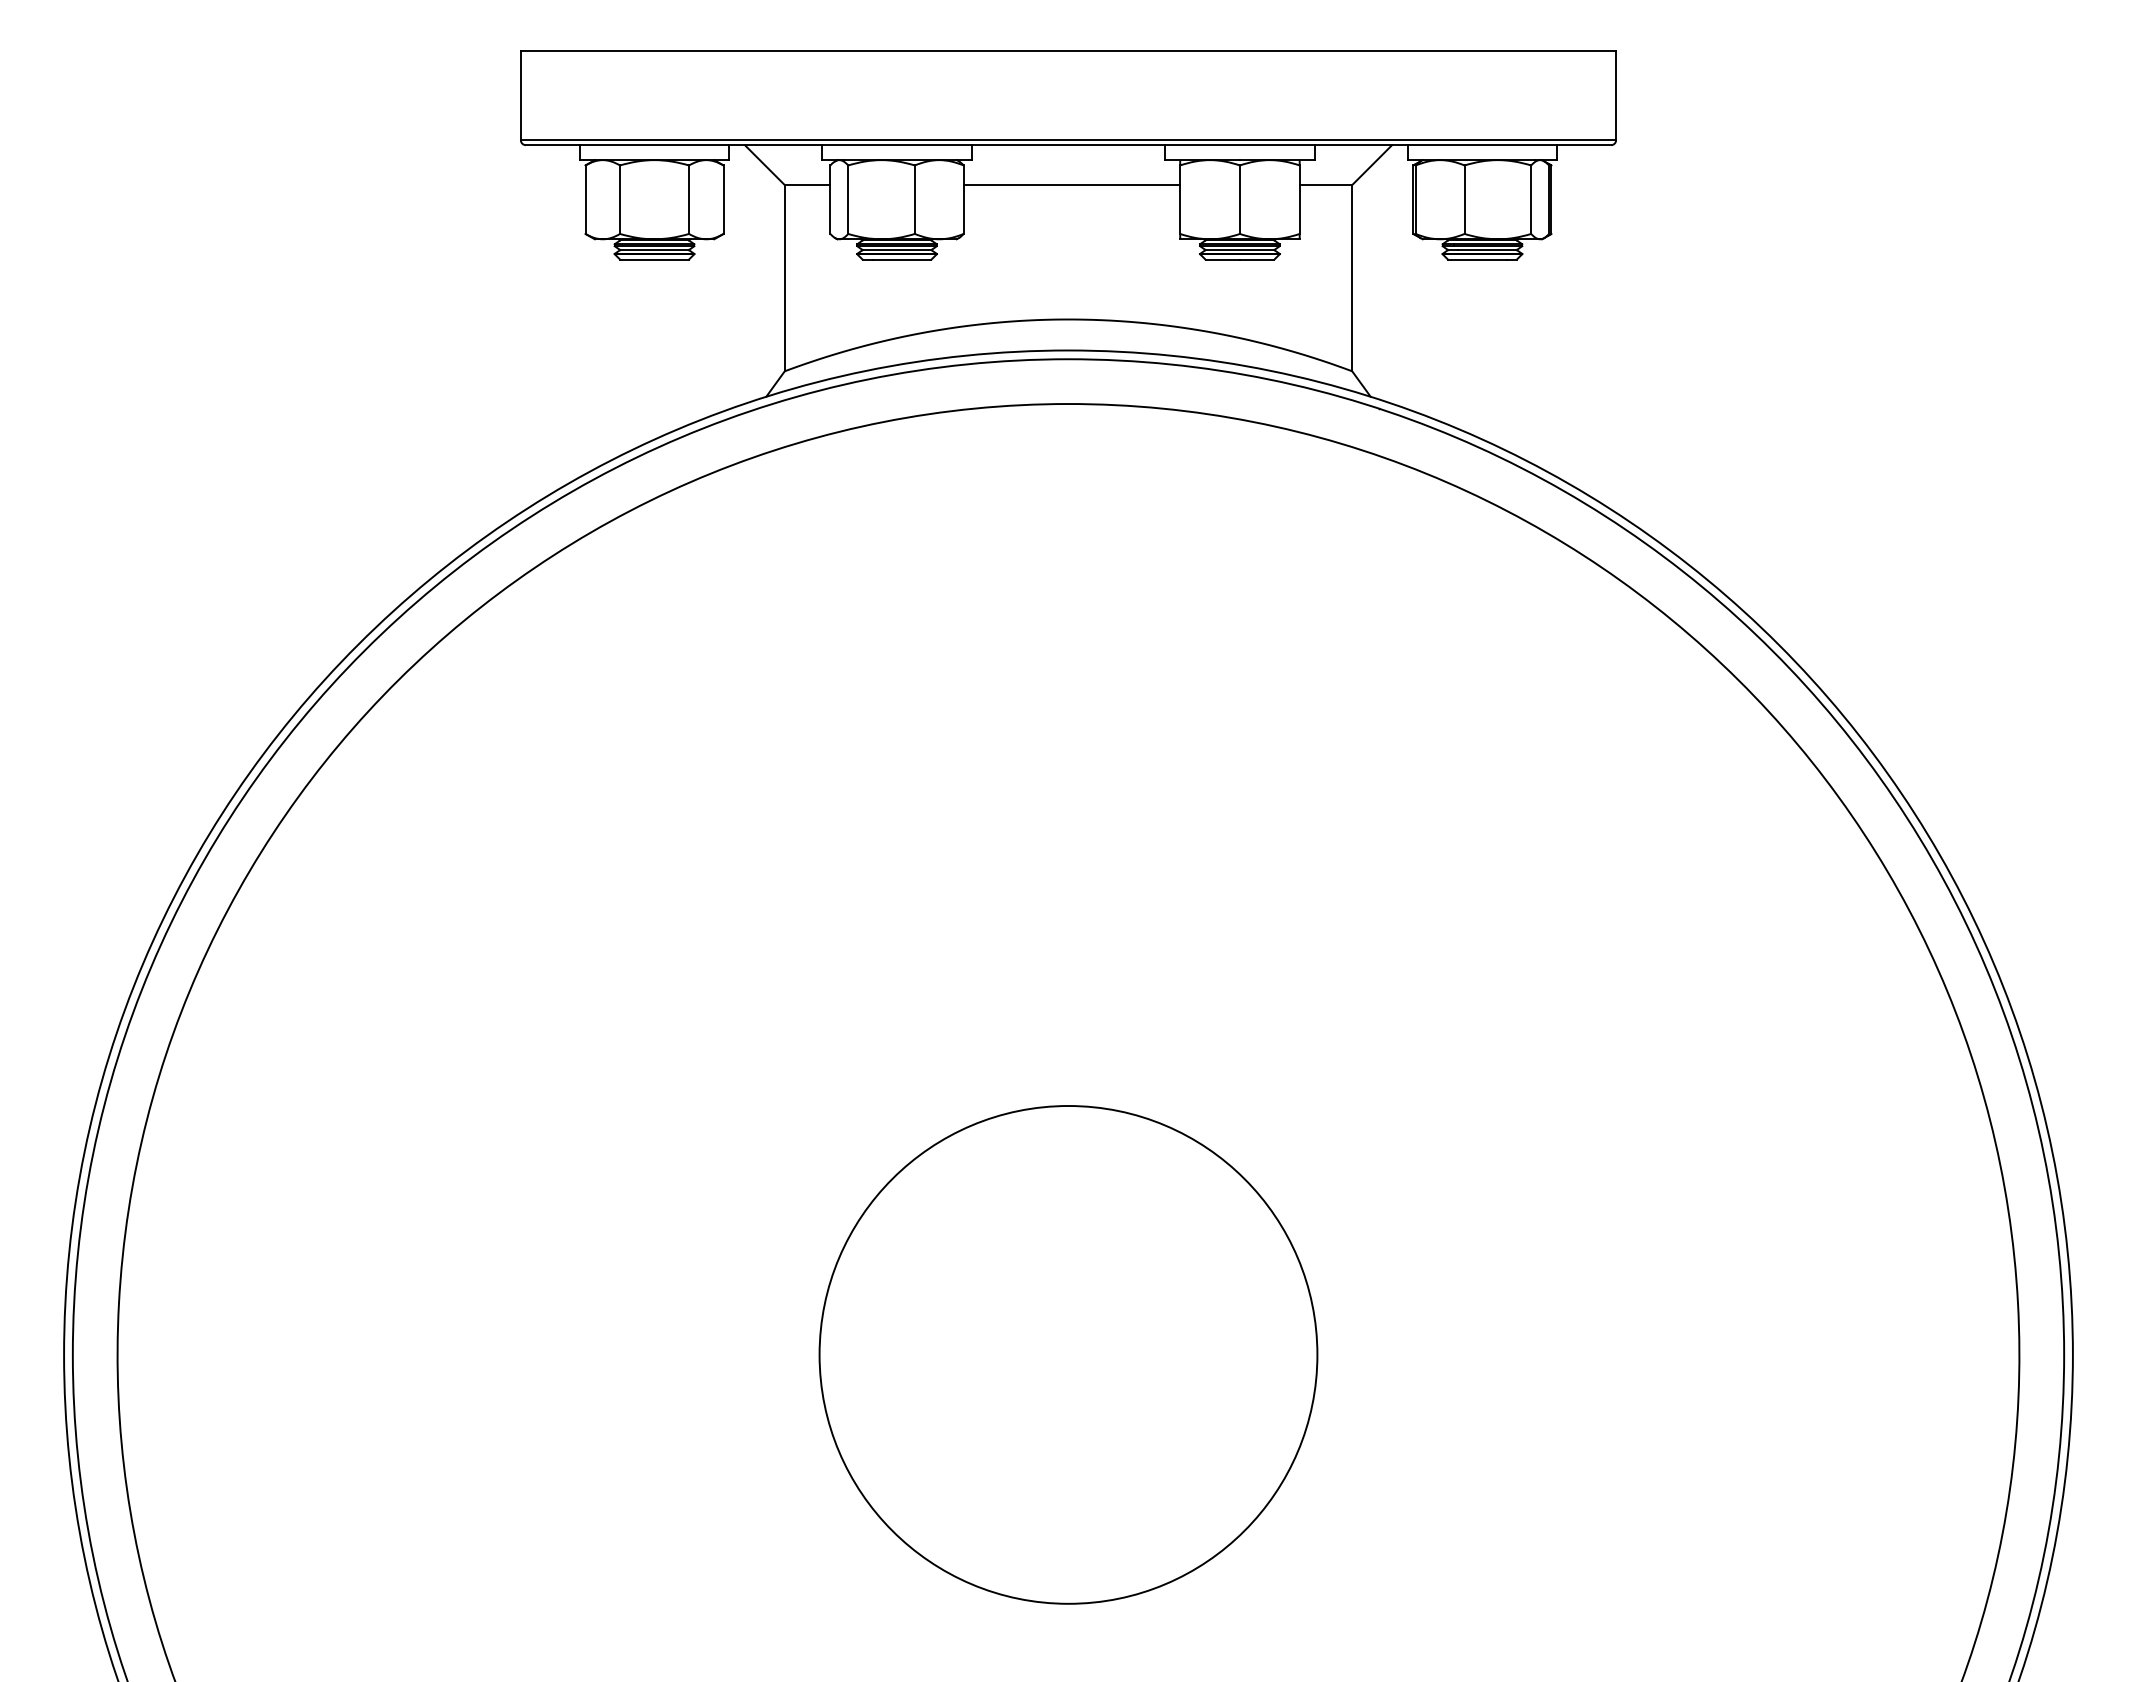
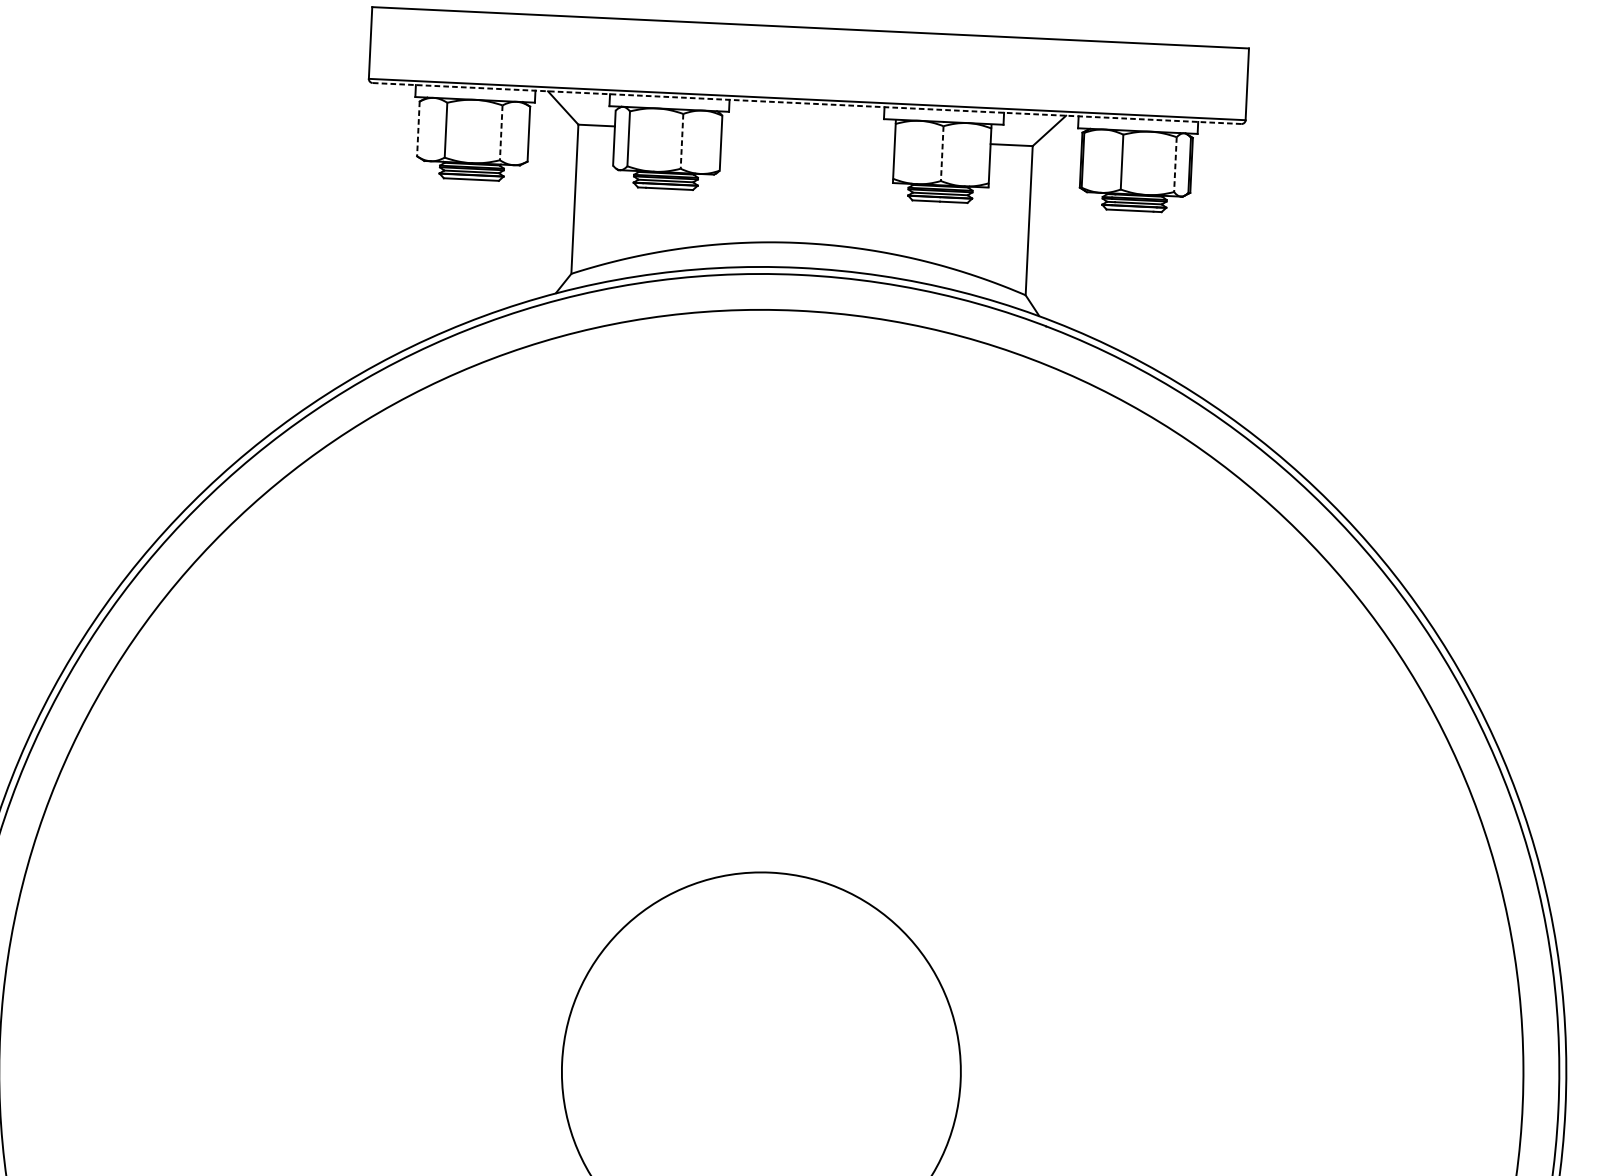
line: (1068, 145) -> (807, 103), solid -> dashed
line: (1071, 185) -> (807, 135), removed
line: (585, 200) -> (418, 129), solid -> dashed
line: (689, 200) -> (501, 133), solid -> dashed
line: (914, 200) -> (681, 141), solid -> dashed
line: (1239, 200) -> (941, 154), solid -> dashed
line: (1531, 200) -> (1175, 165), solid -> dashed

